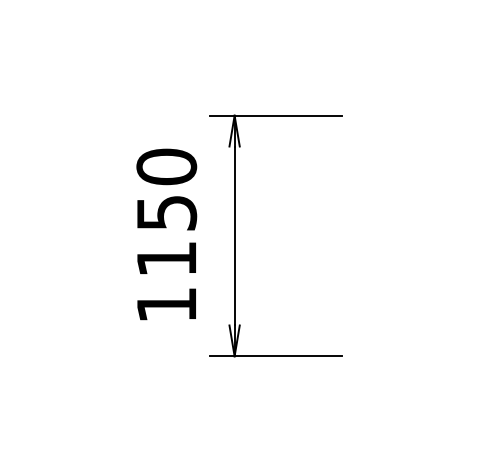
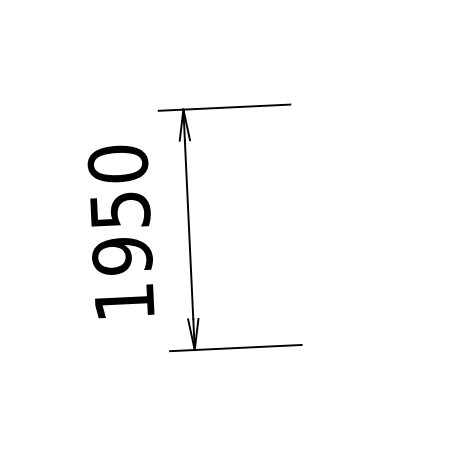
text: (166, 259) -> (122, 256), 1150 -> 1950

